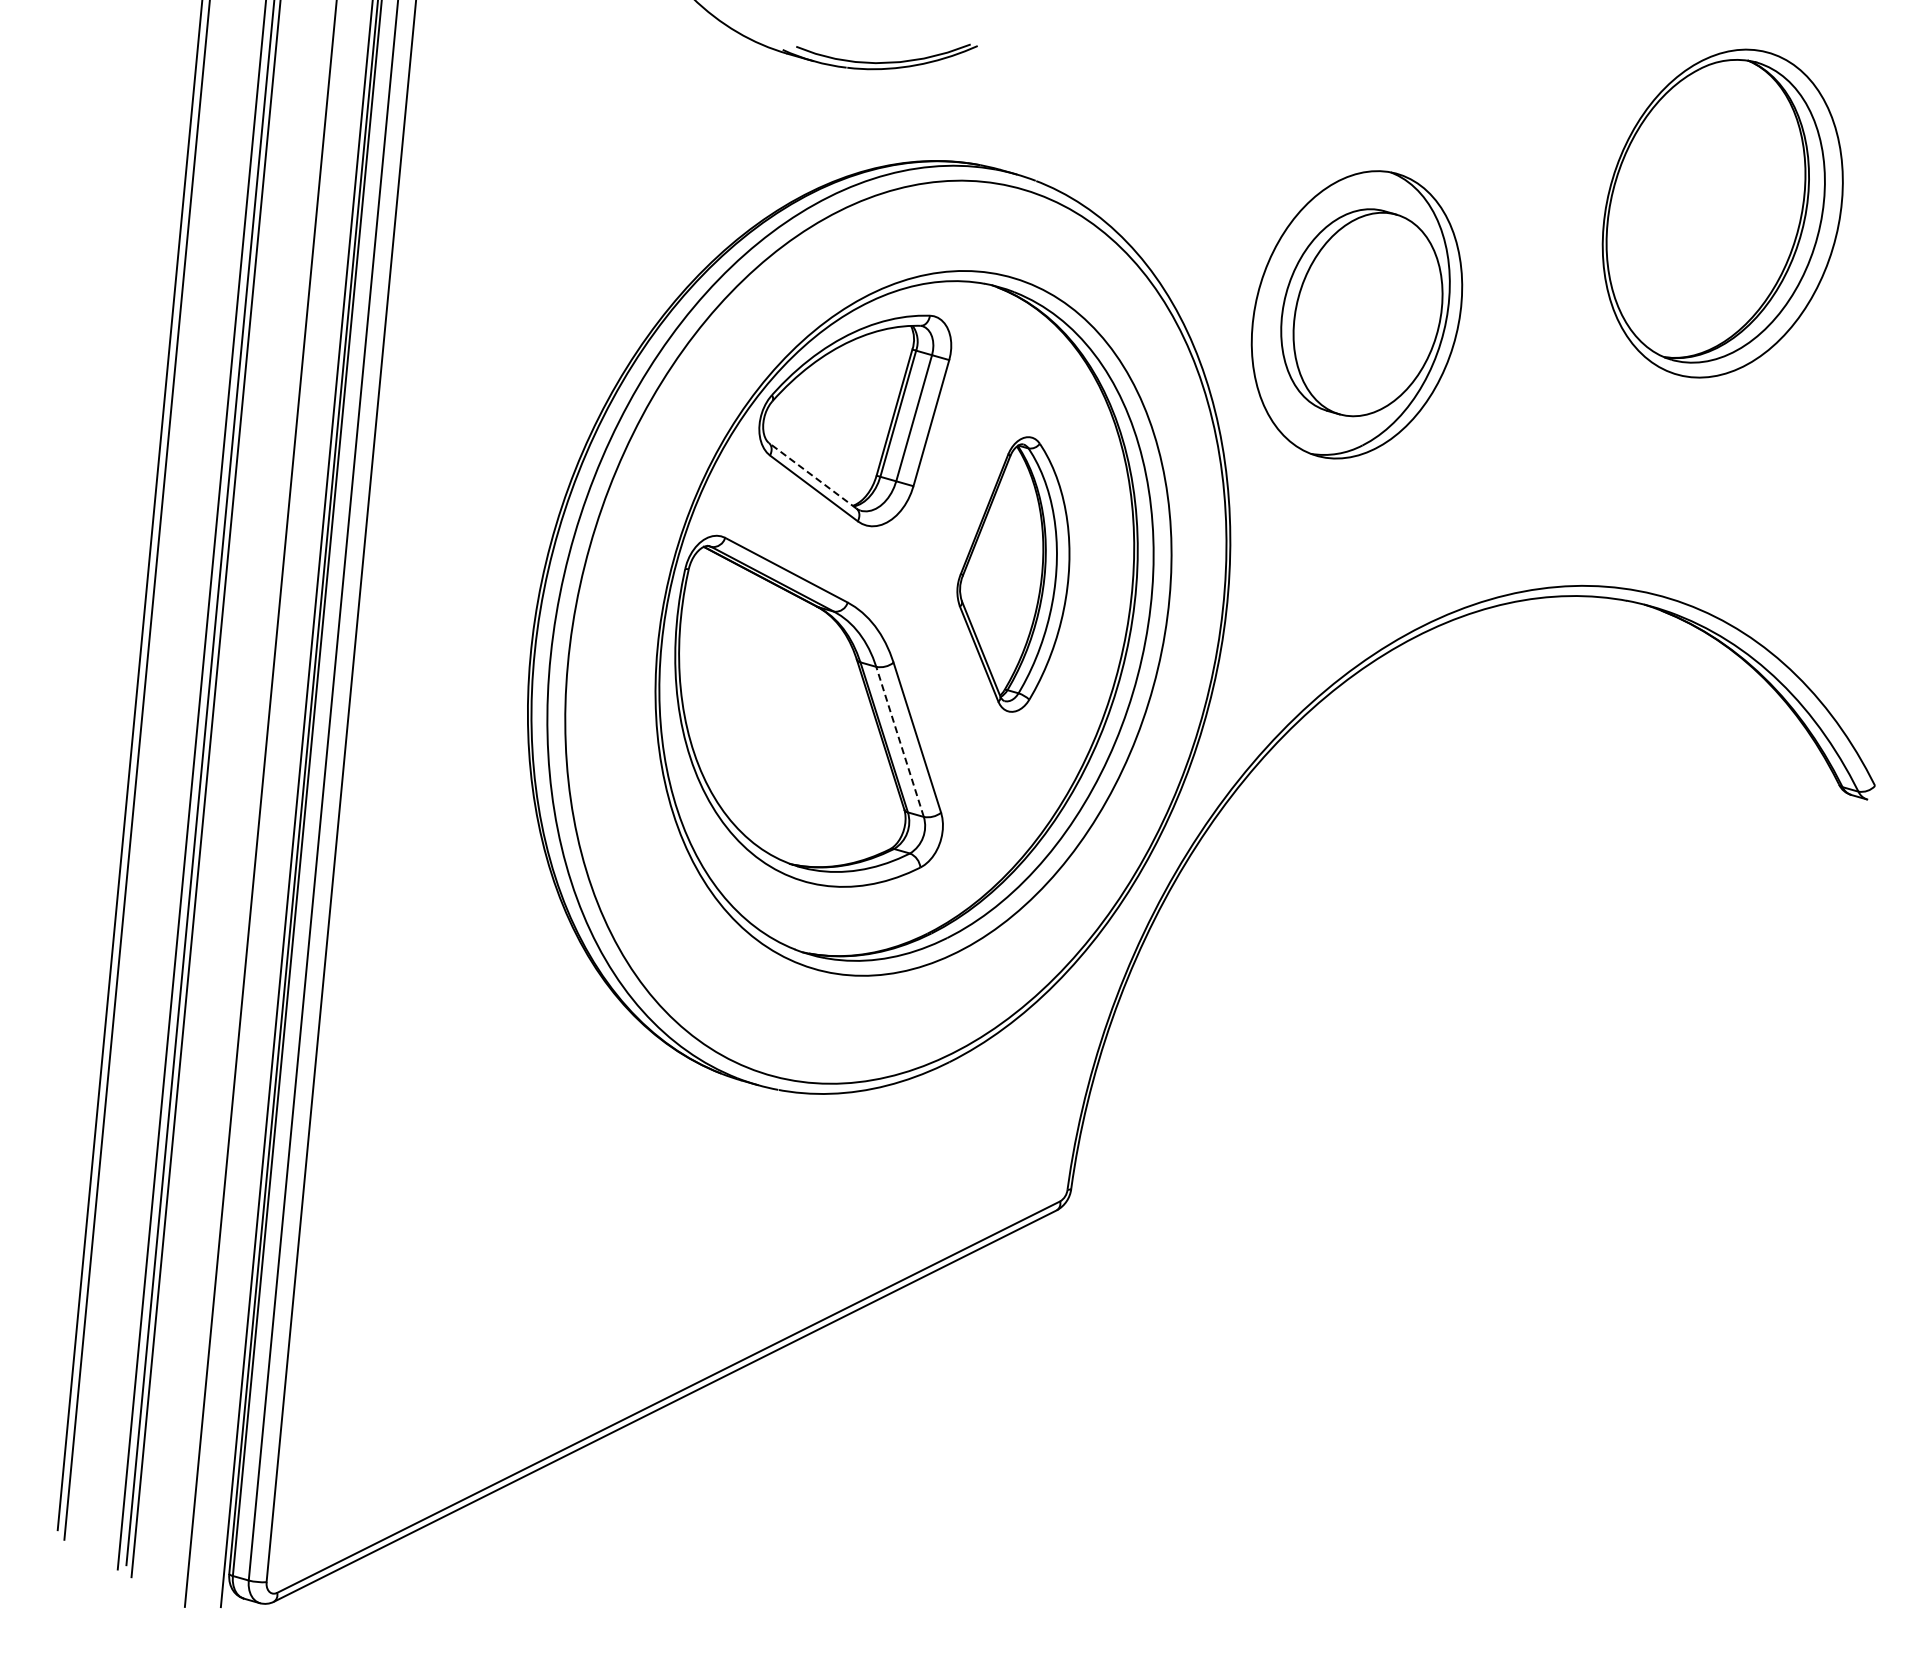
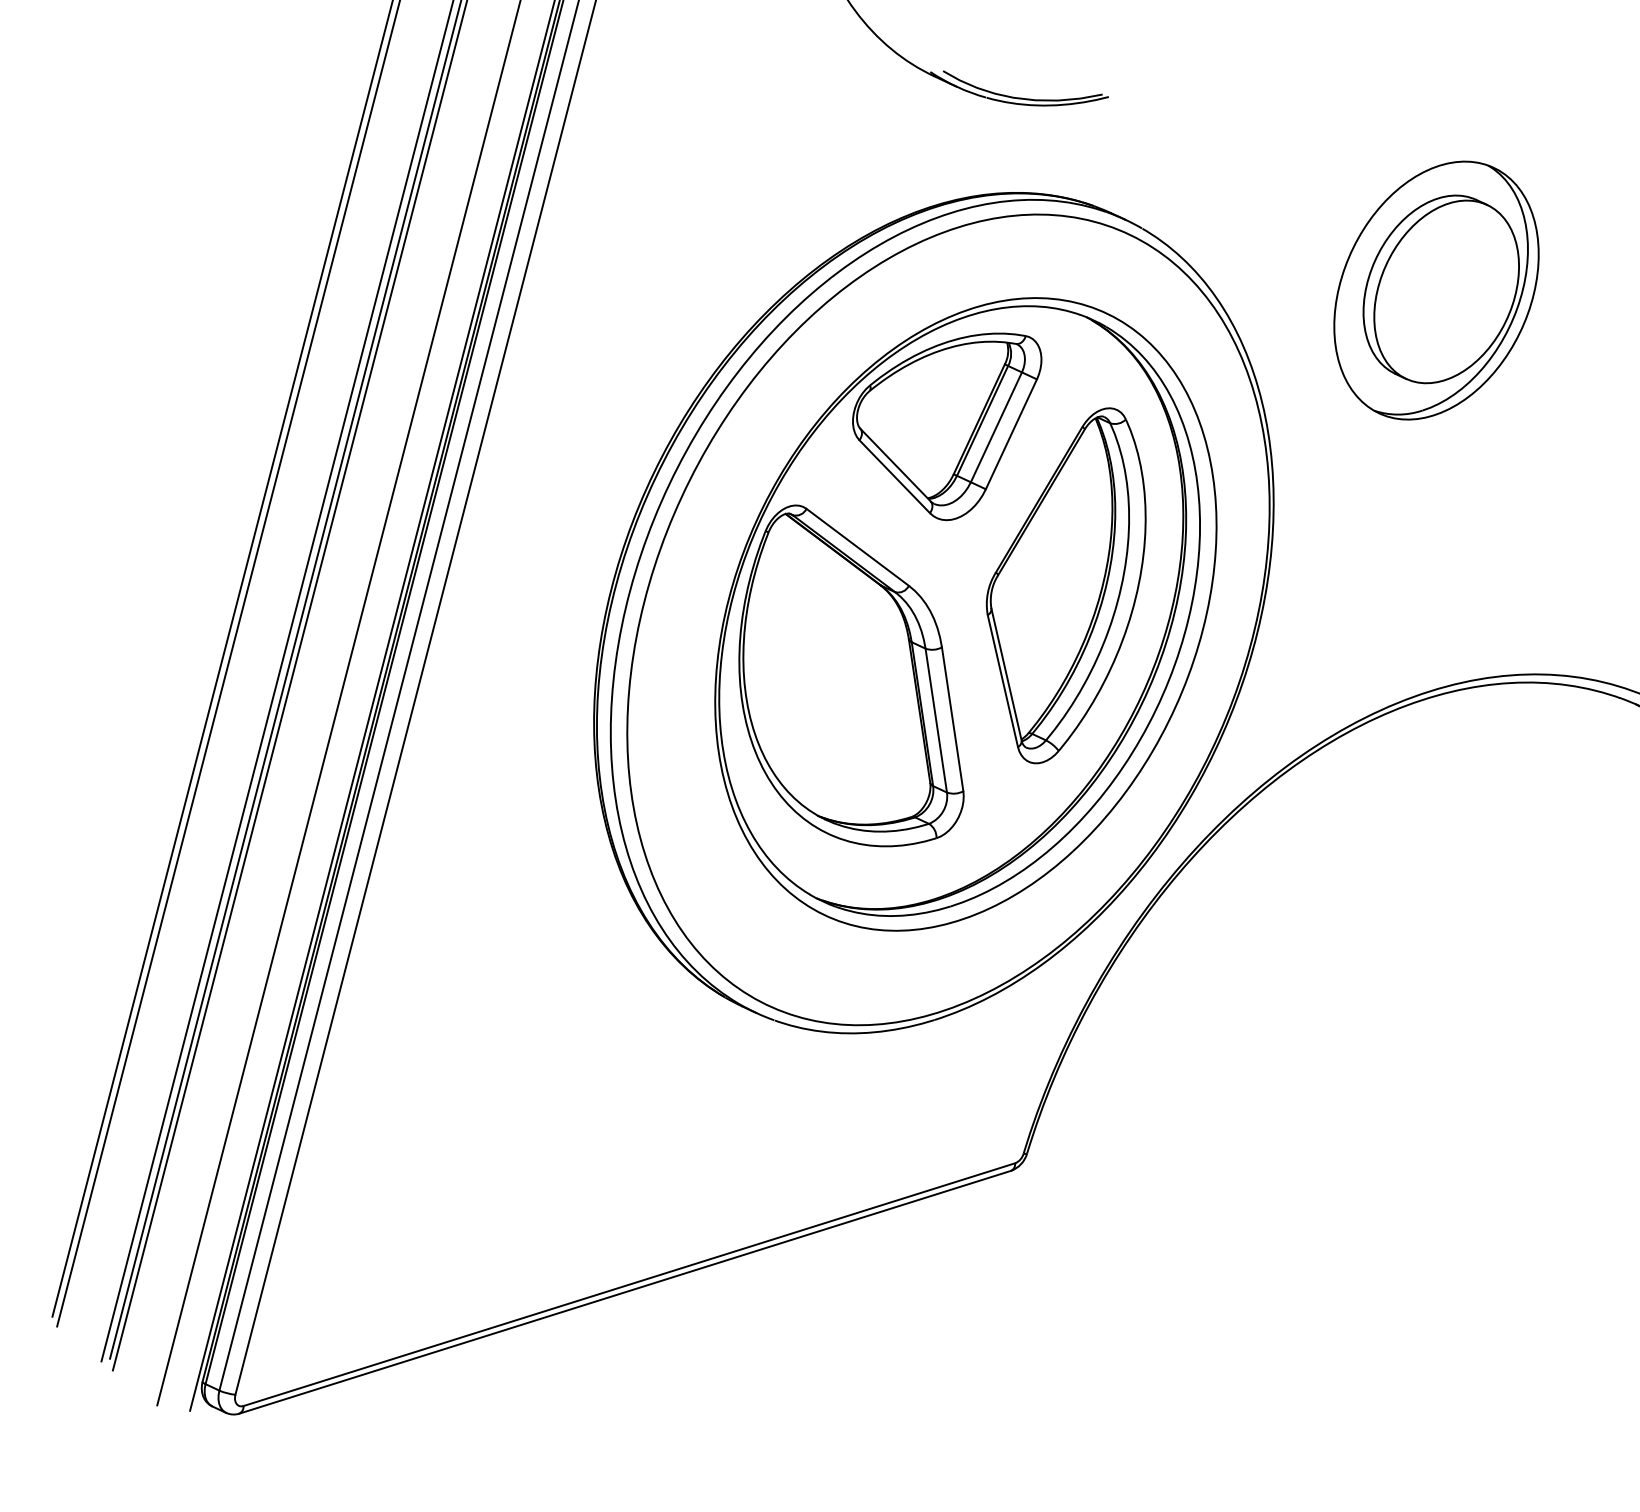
part: (1356, 314) -> (1436, 290), moved
line: (812, 475) -> (895, 464), dashed -> solid
part: (1013, 574) -> (1064, 584), size x1.43
line: (900, 741) -> (936, 720), dashed -> solid

